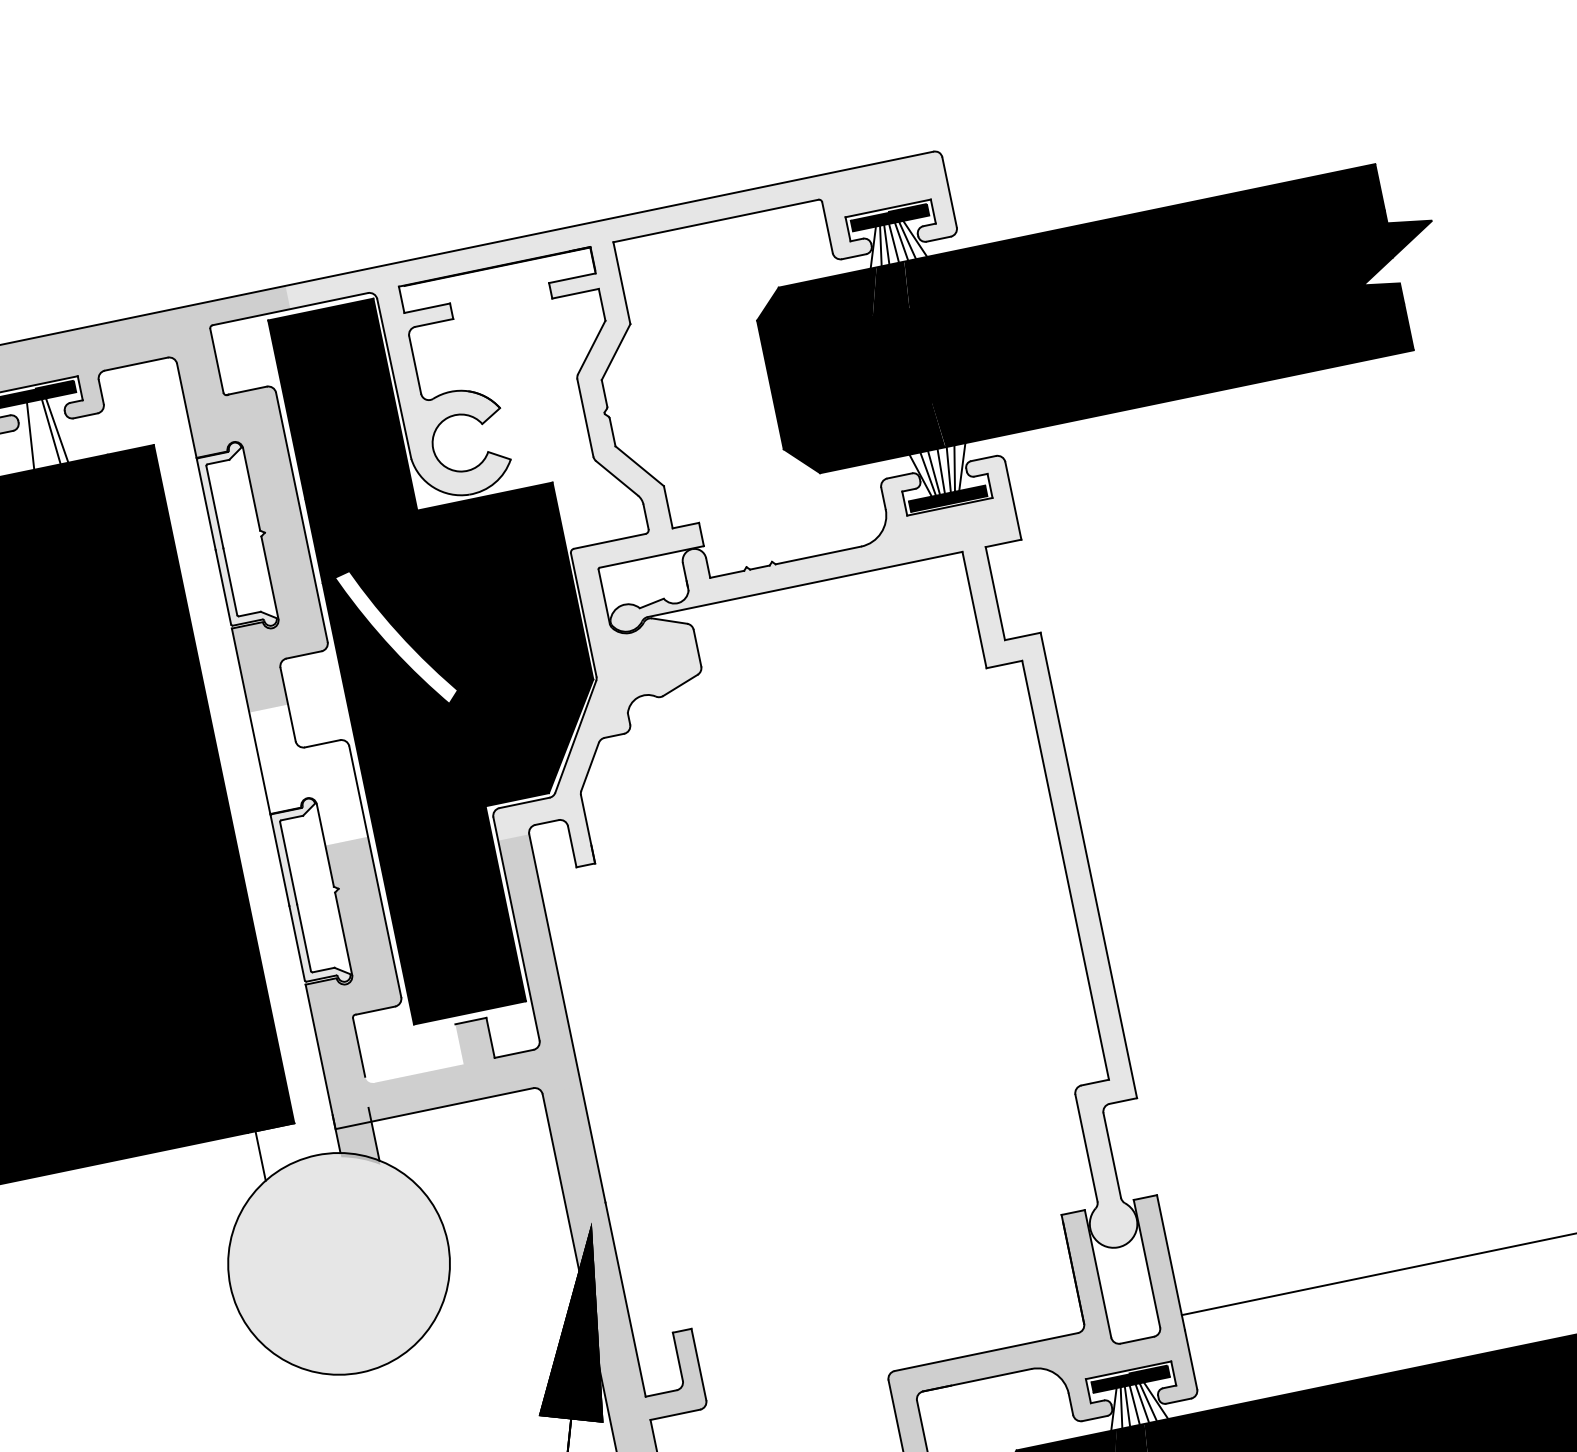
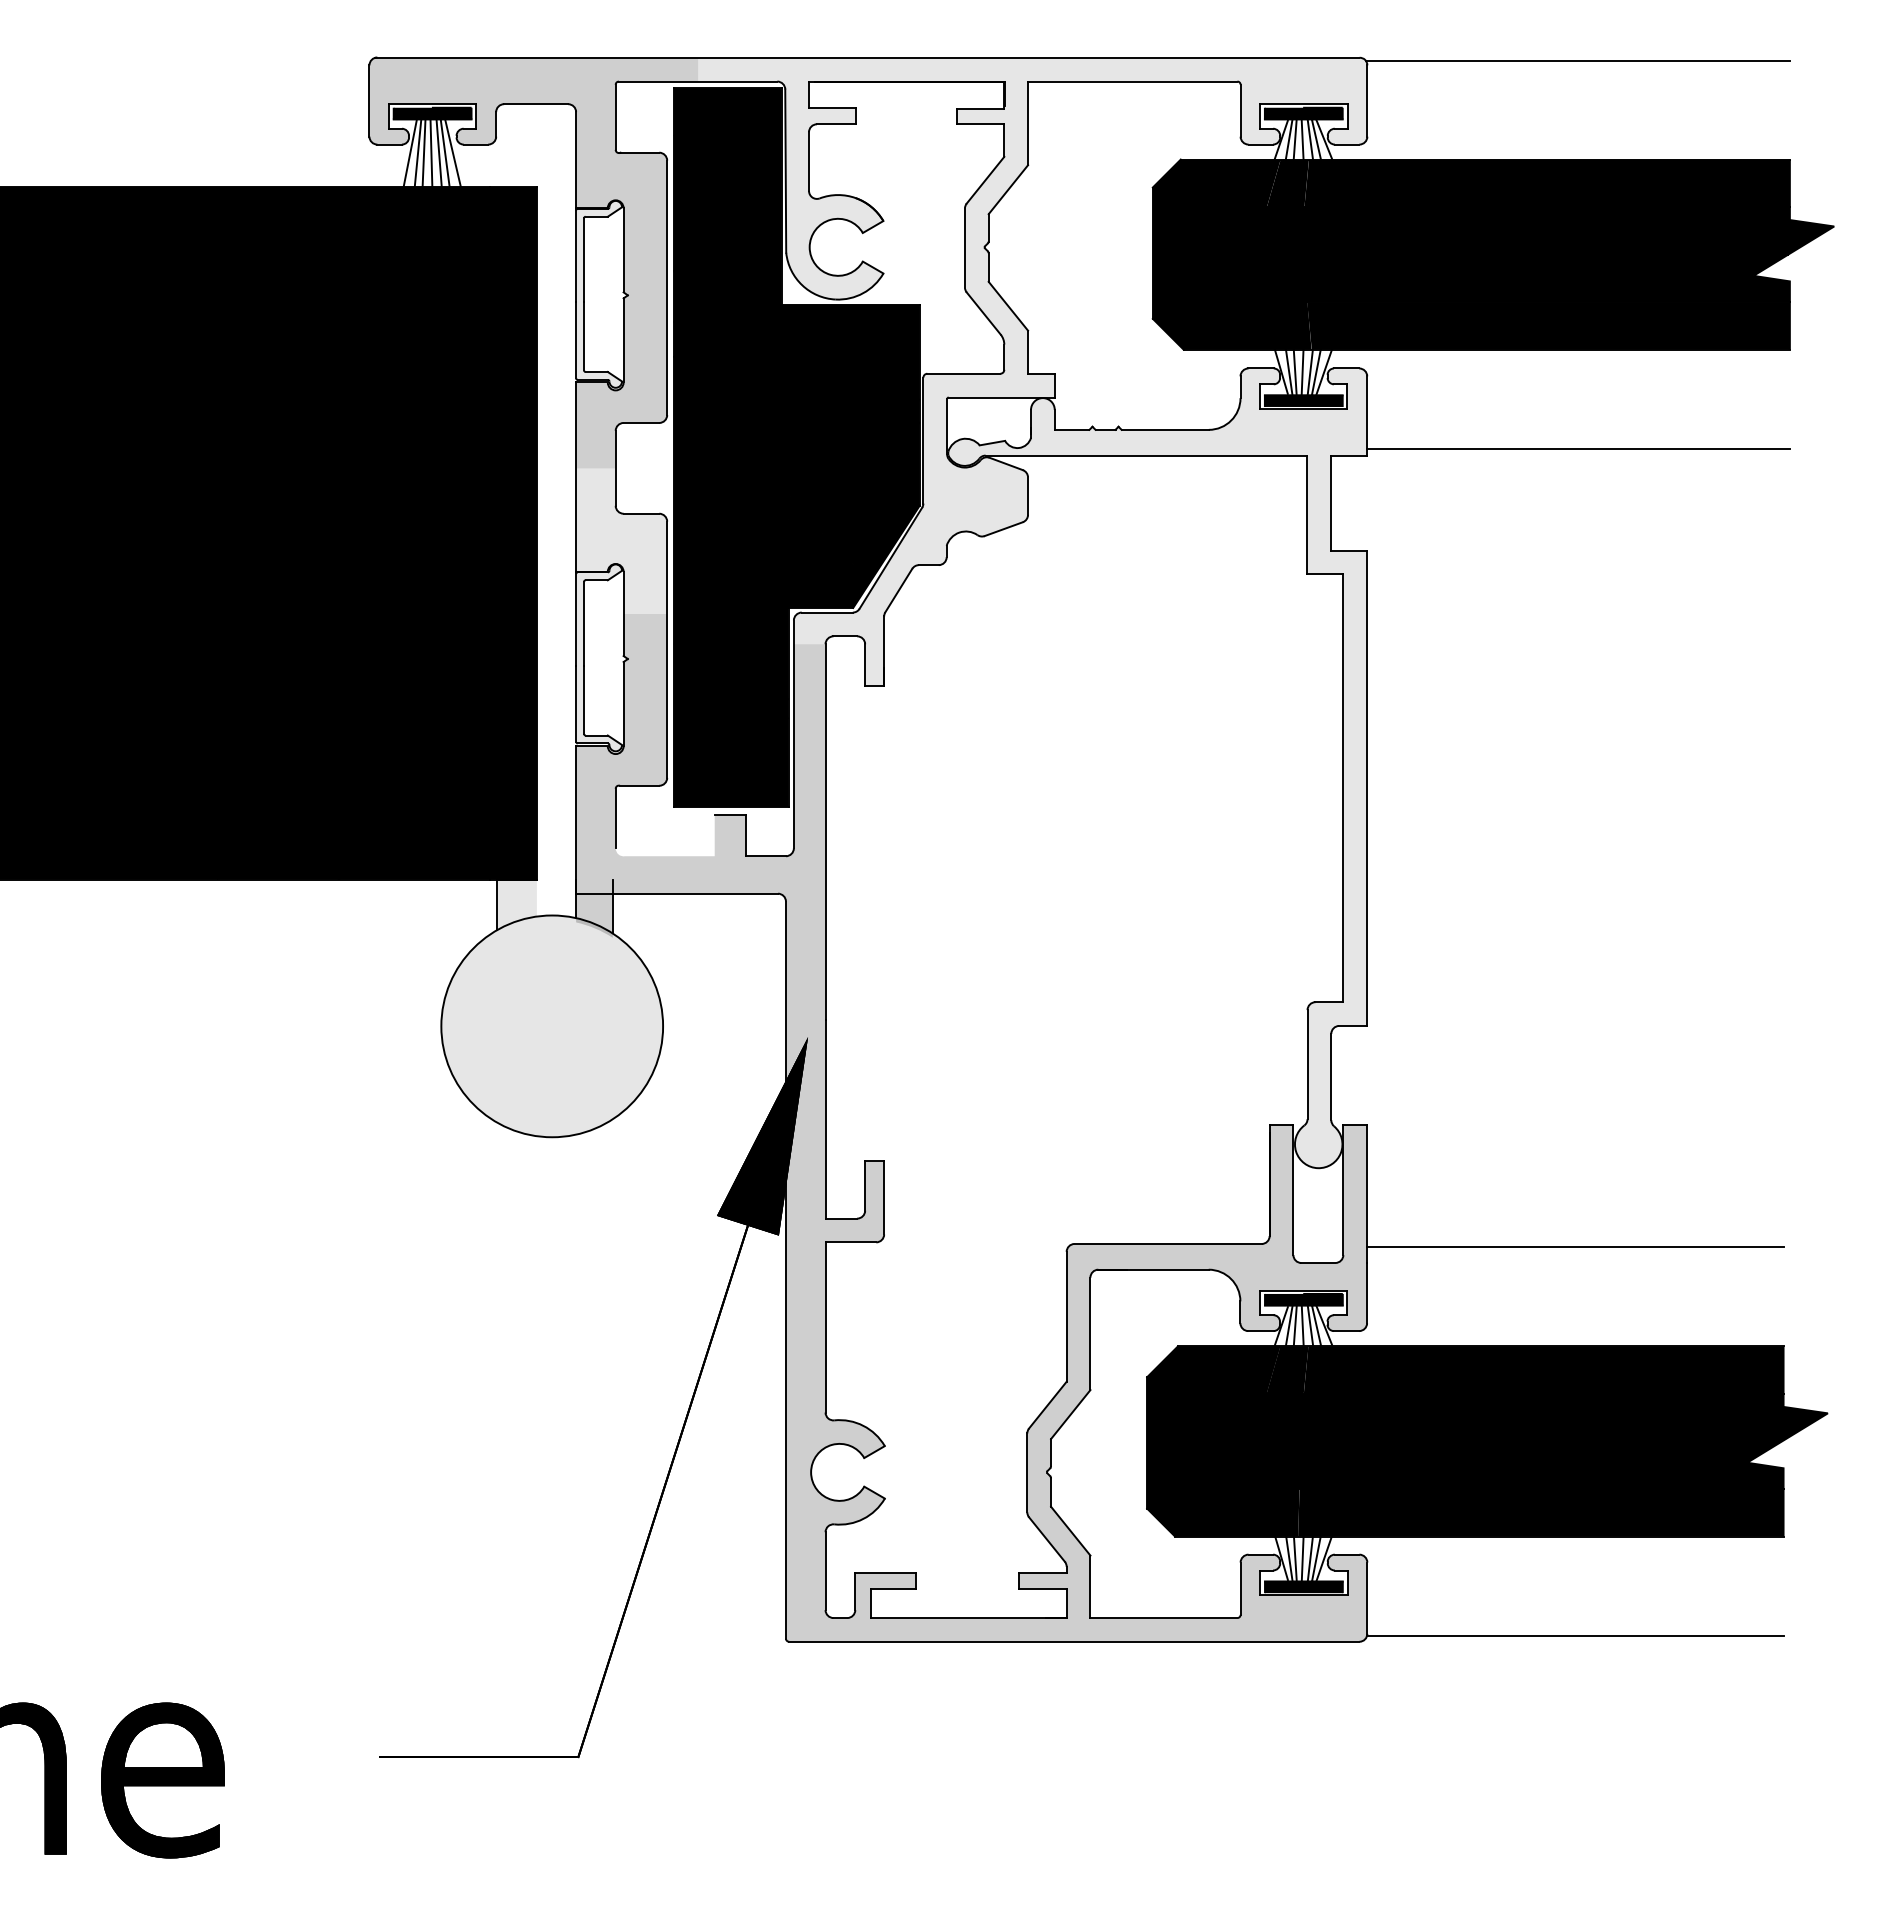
line: (1147, 110) -> (1577, 60), added
line: (64, 429) -> (452, 153), added
line: (43, 433) -> (431, 153), added
line: (36, 435) -> (423, 153), added
line: (22, 438) -> (409, 153), added
line: (1226, 489) -> (1578, 448), added
fill: (397, 638) -> (736, 425), added
fill: (308, 774) -> (621, 540), added
fill: (279, 1151) -> (516, 904), added

